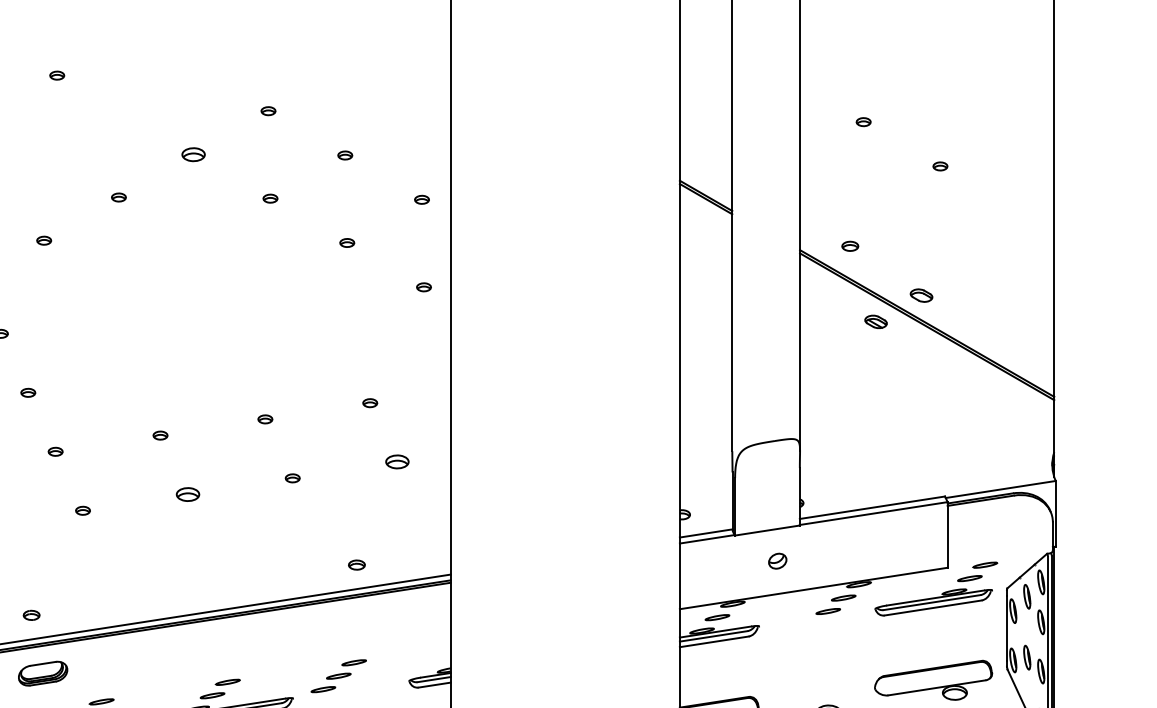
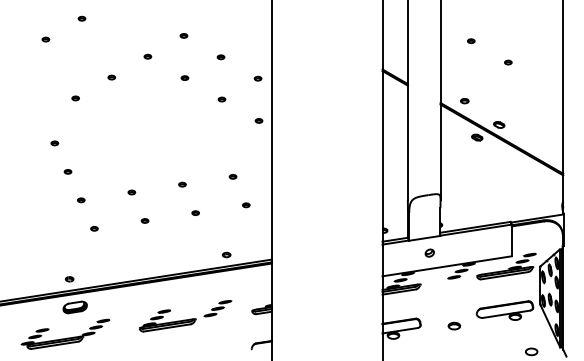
part: (192, 153) -> (147, 56), size x0.62
part: (398, 462) -> (246, 205), size x0.62
part: (186, 493) -> (144, 220), size x0.62

